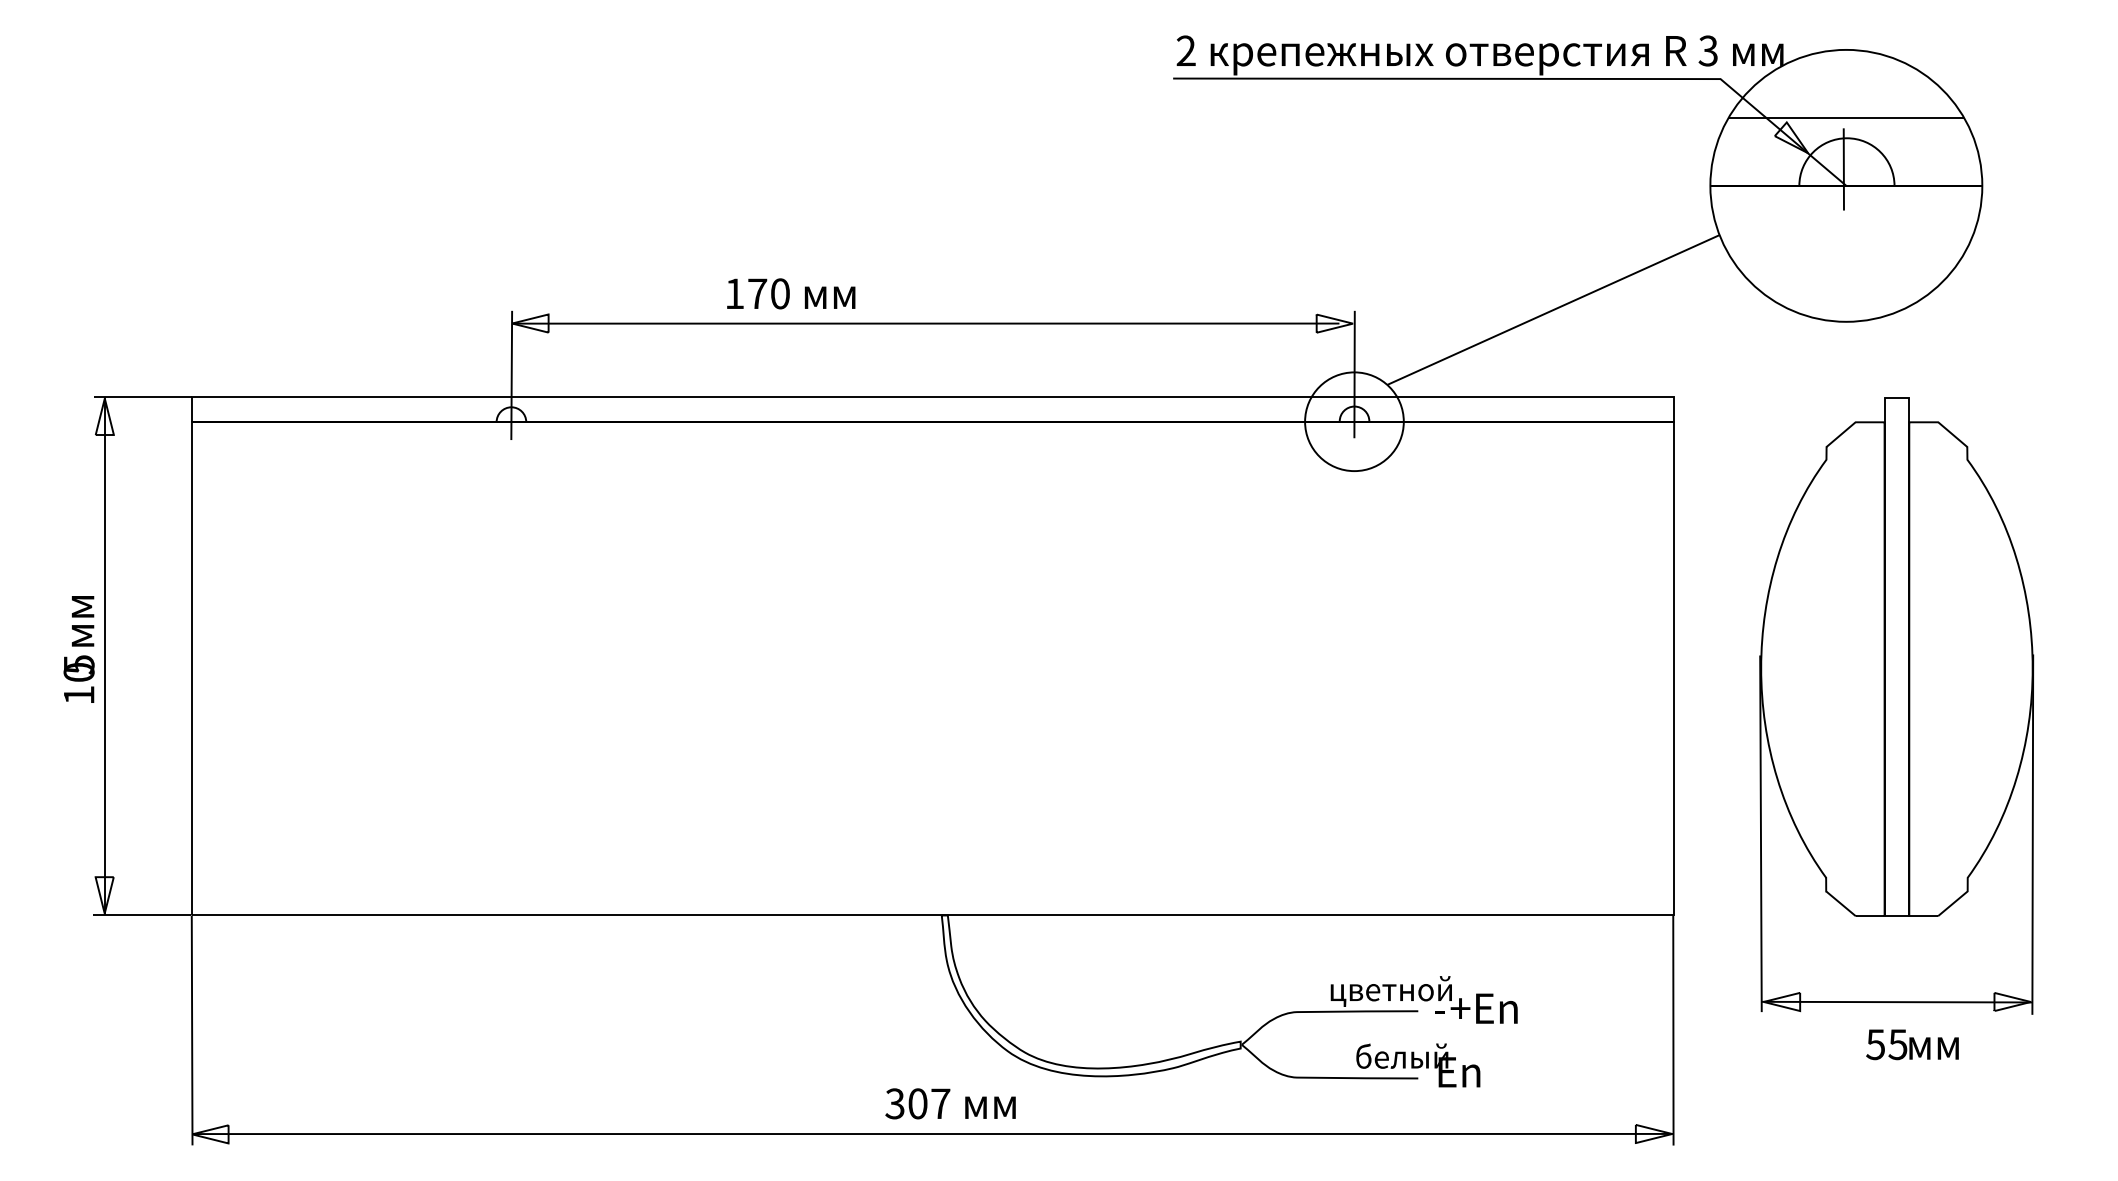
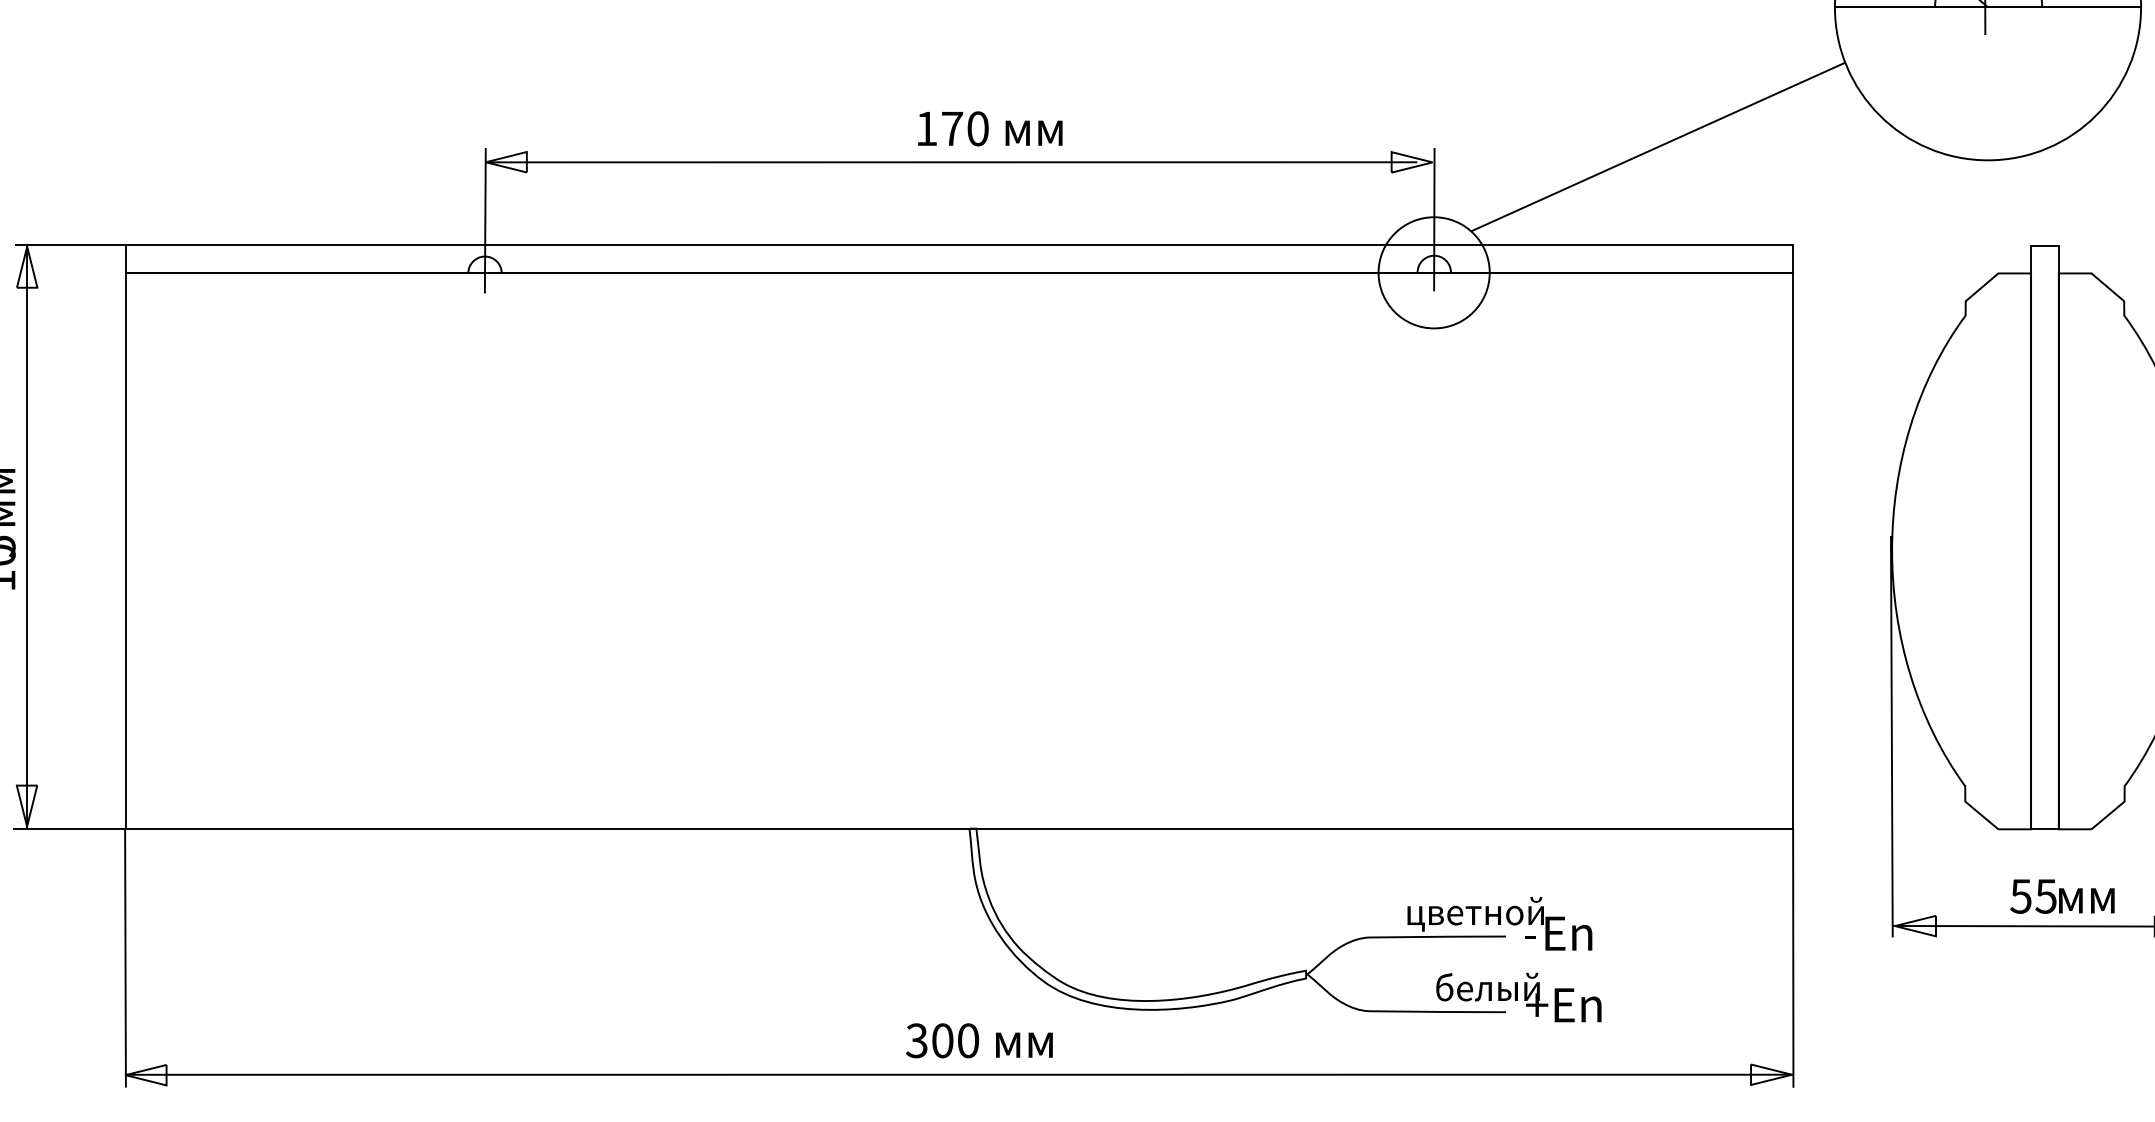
text: (791, 293) -> (990, 128), moved
text: (1483, 1008) -> (1579, 933), +En -> En
text: (1912, 1044) -> (2062, 896), moved
text: (1469, 1072) -> (1563, 1005), En -> +En
text: (940, 1103) -> (968, 1040), 307 -> 300

